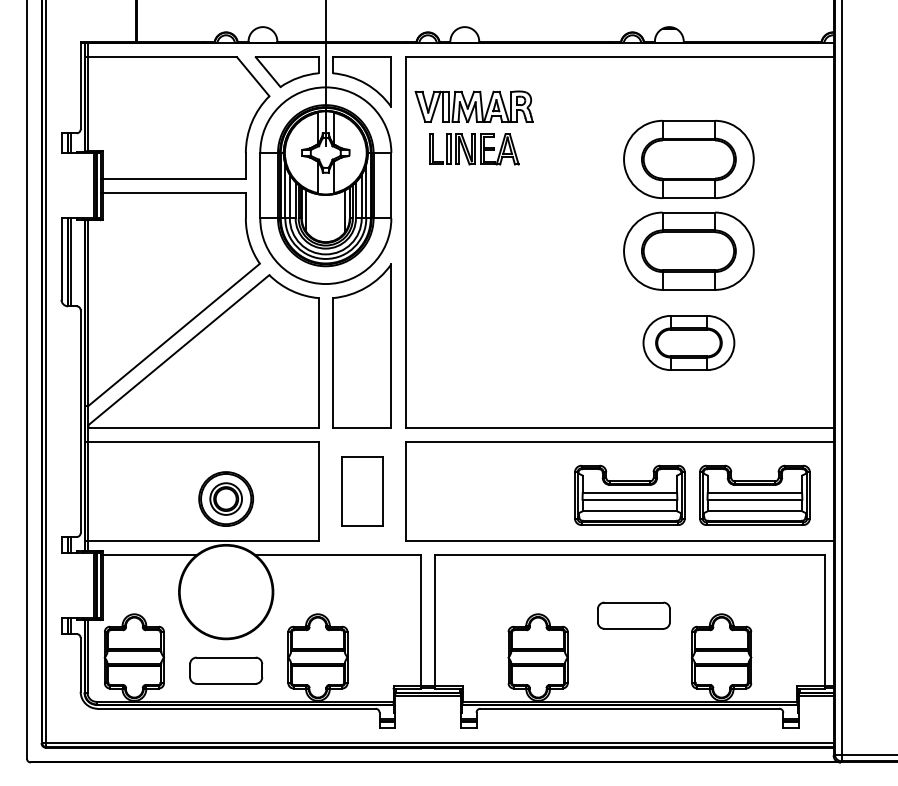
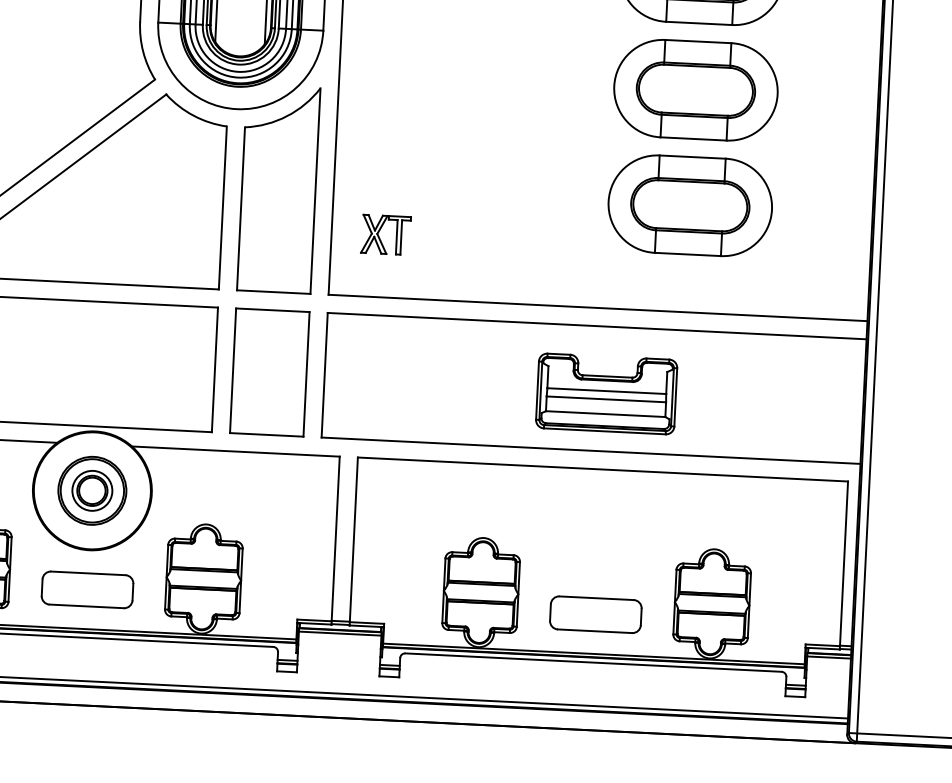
part: (688, 342) -> (689, 205), size x1.43
part: (448, 377) -> (385, 234), added
part: (361, 491) -> (268, 372), size x1.43
part: (754, 494) -> (763, 400), removed
part: (226, 498) -> (92, 490), moved
part: (633, 615) -> (595, 614), moved

